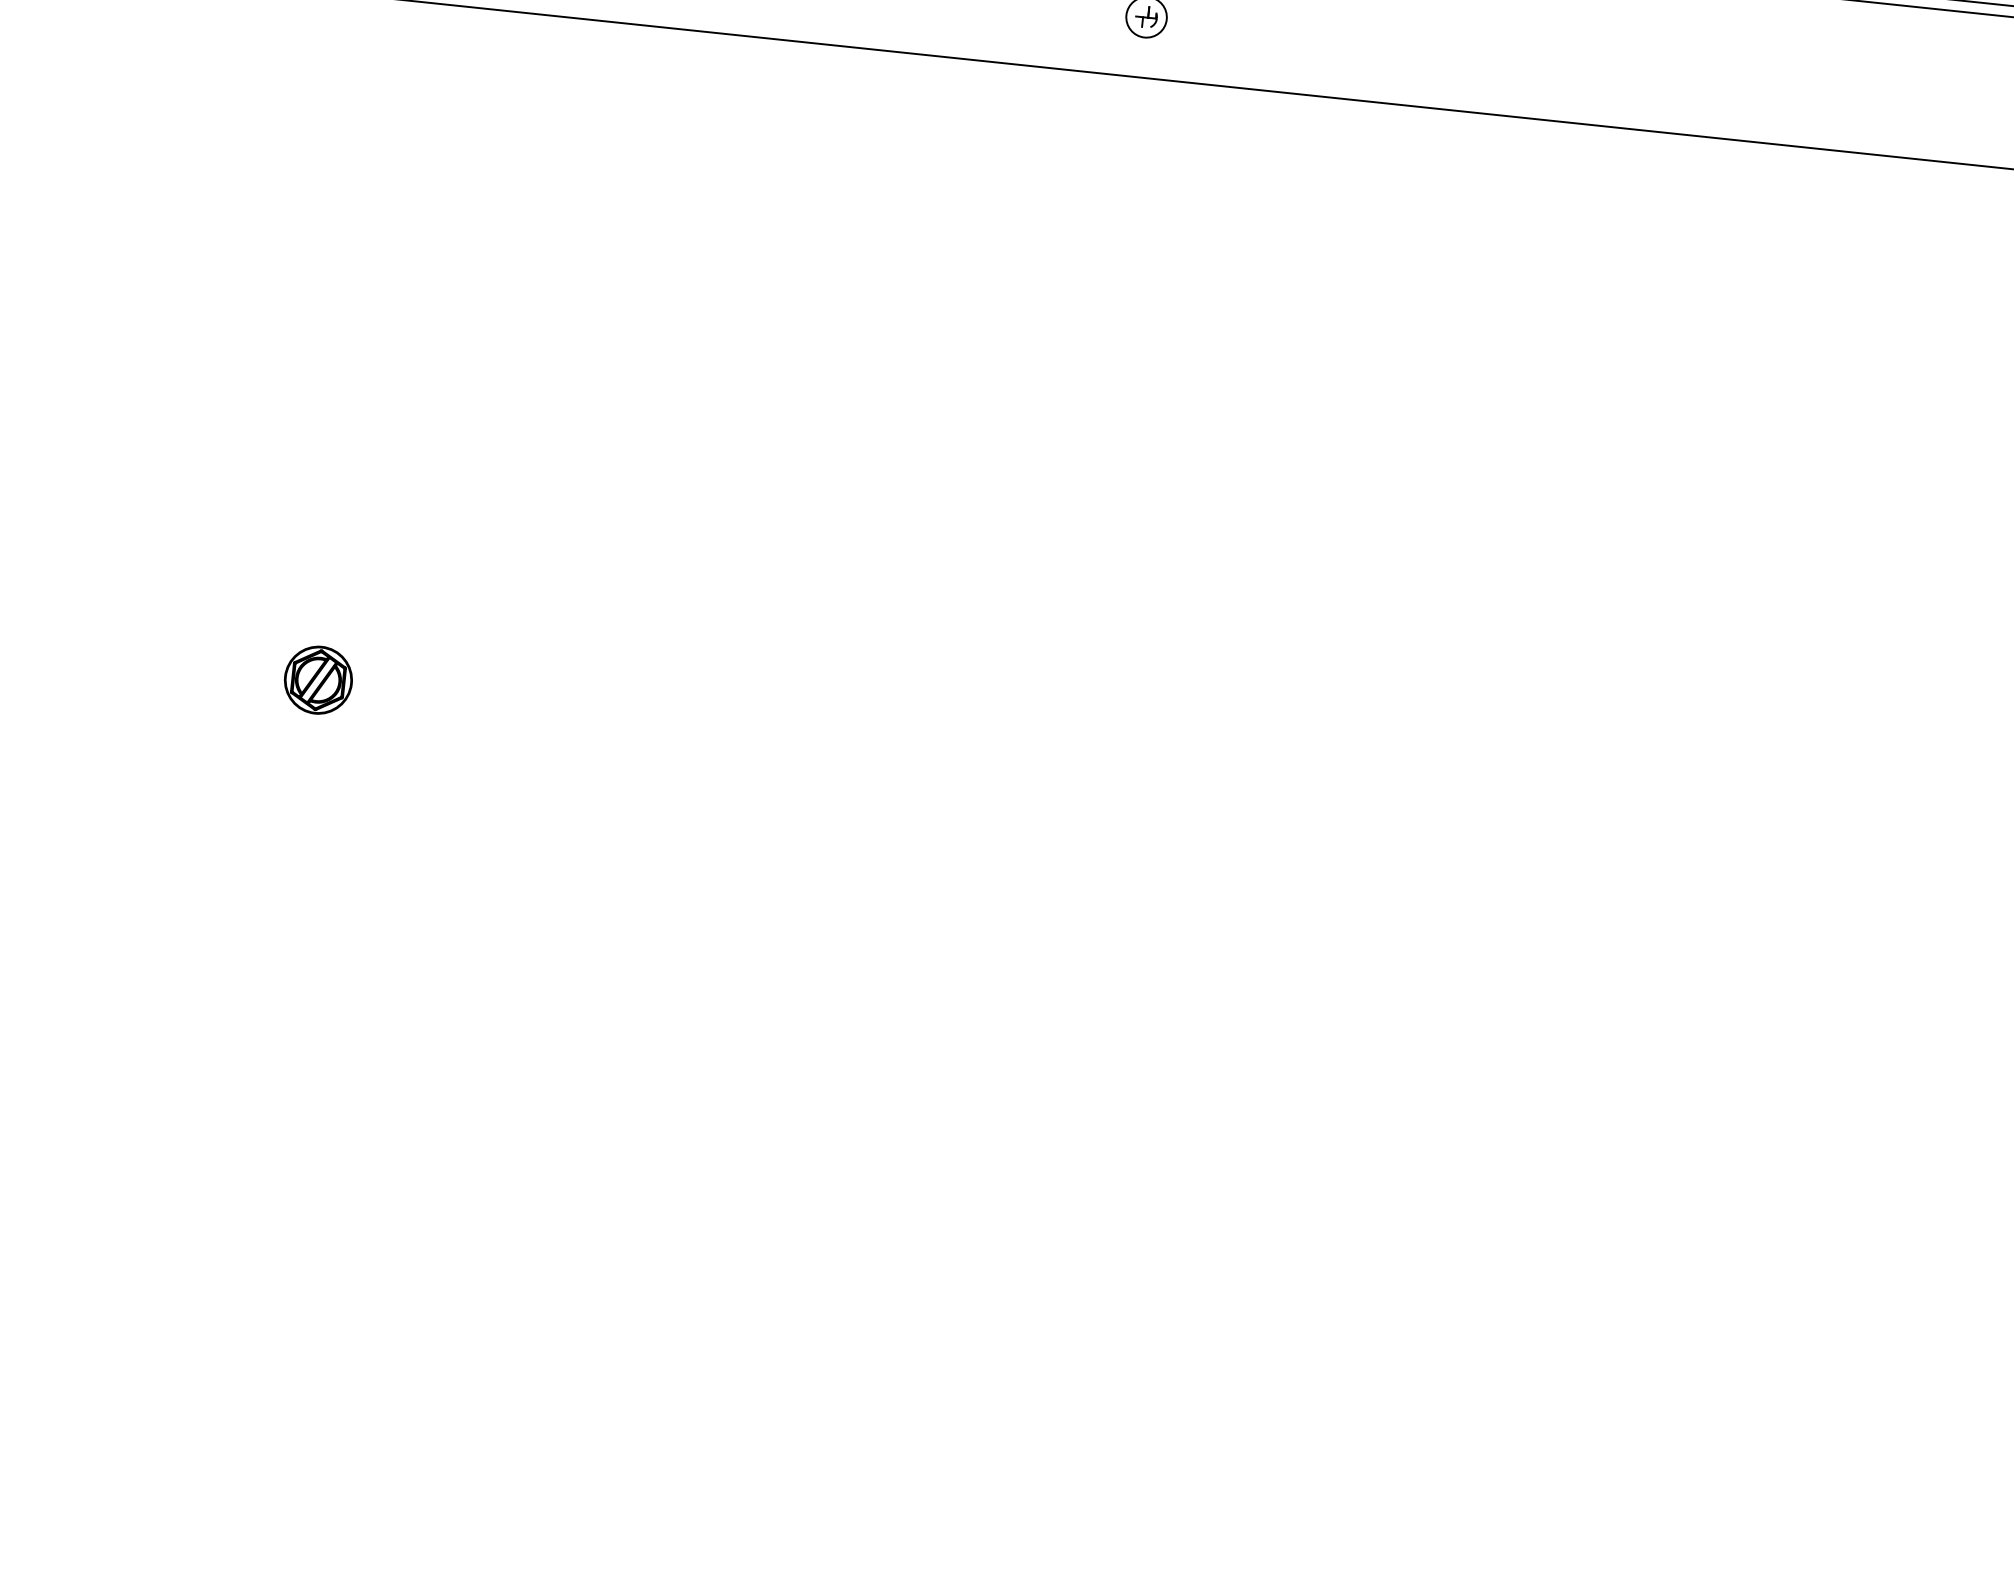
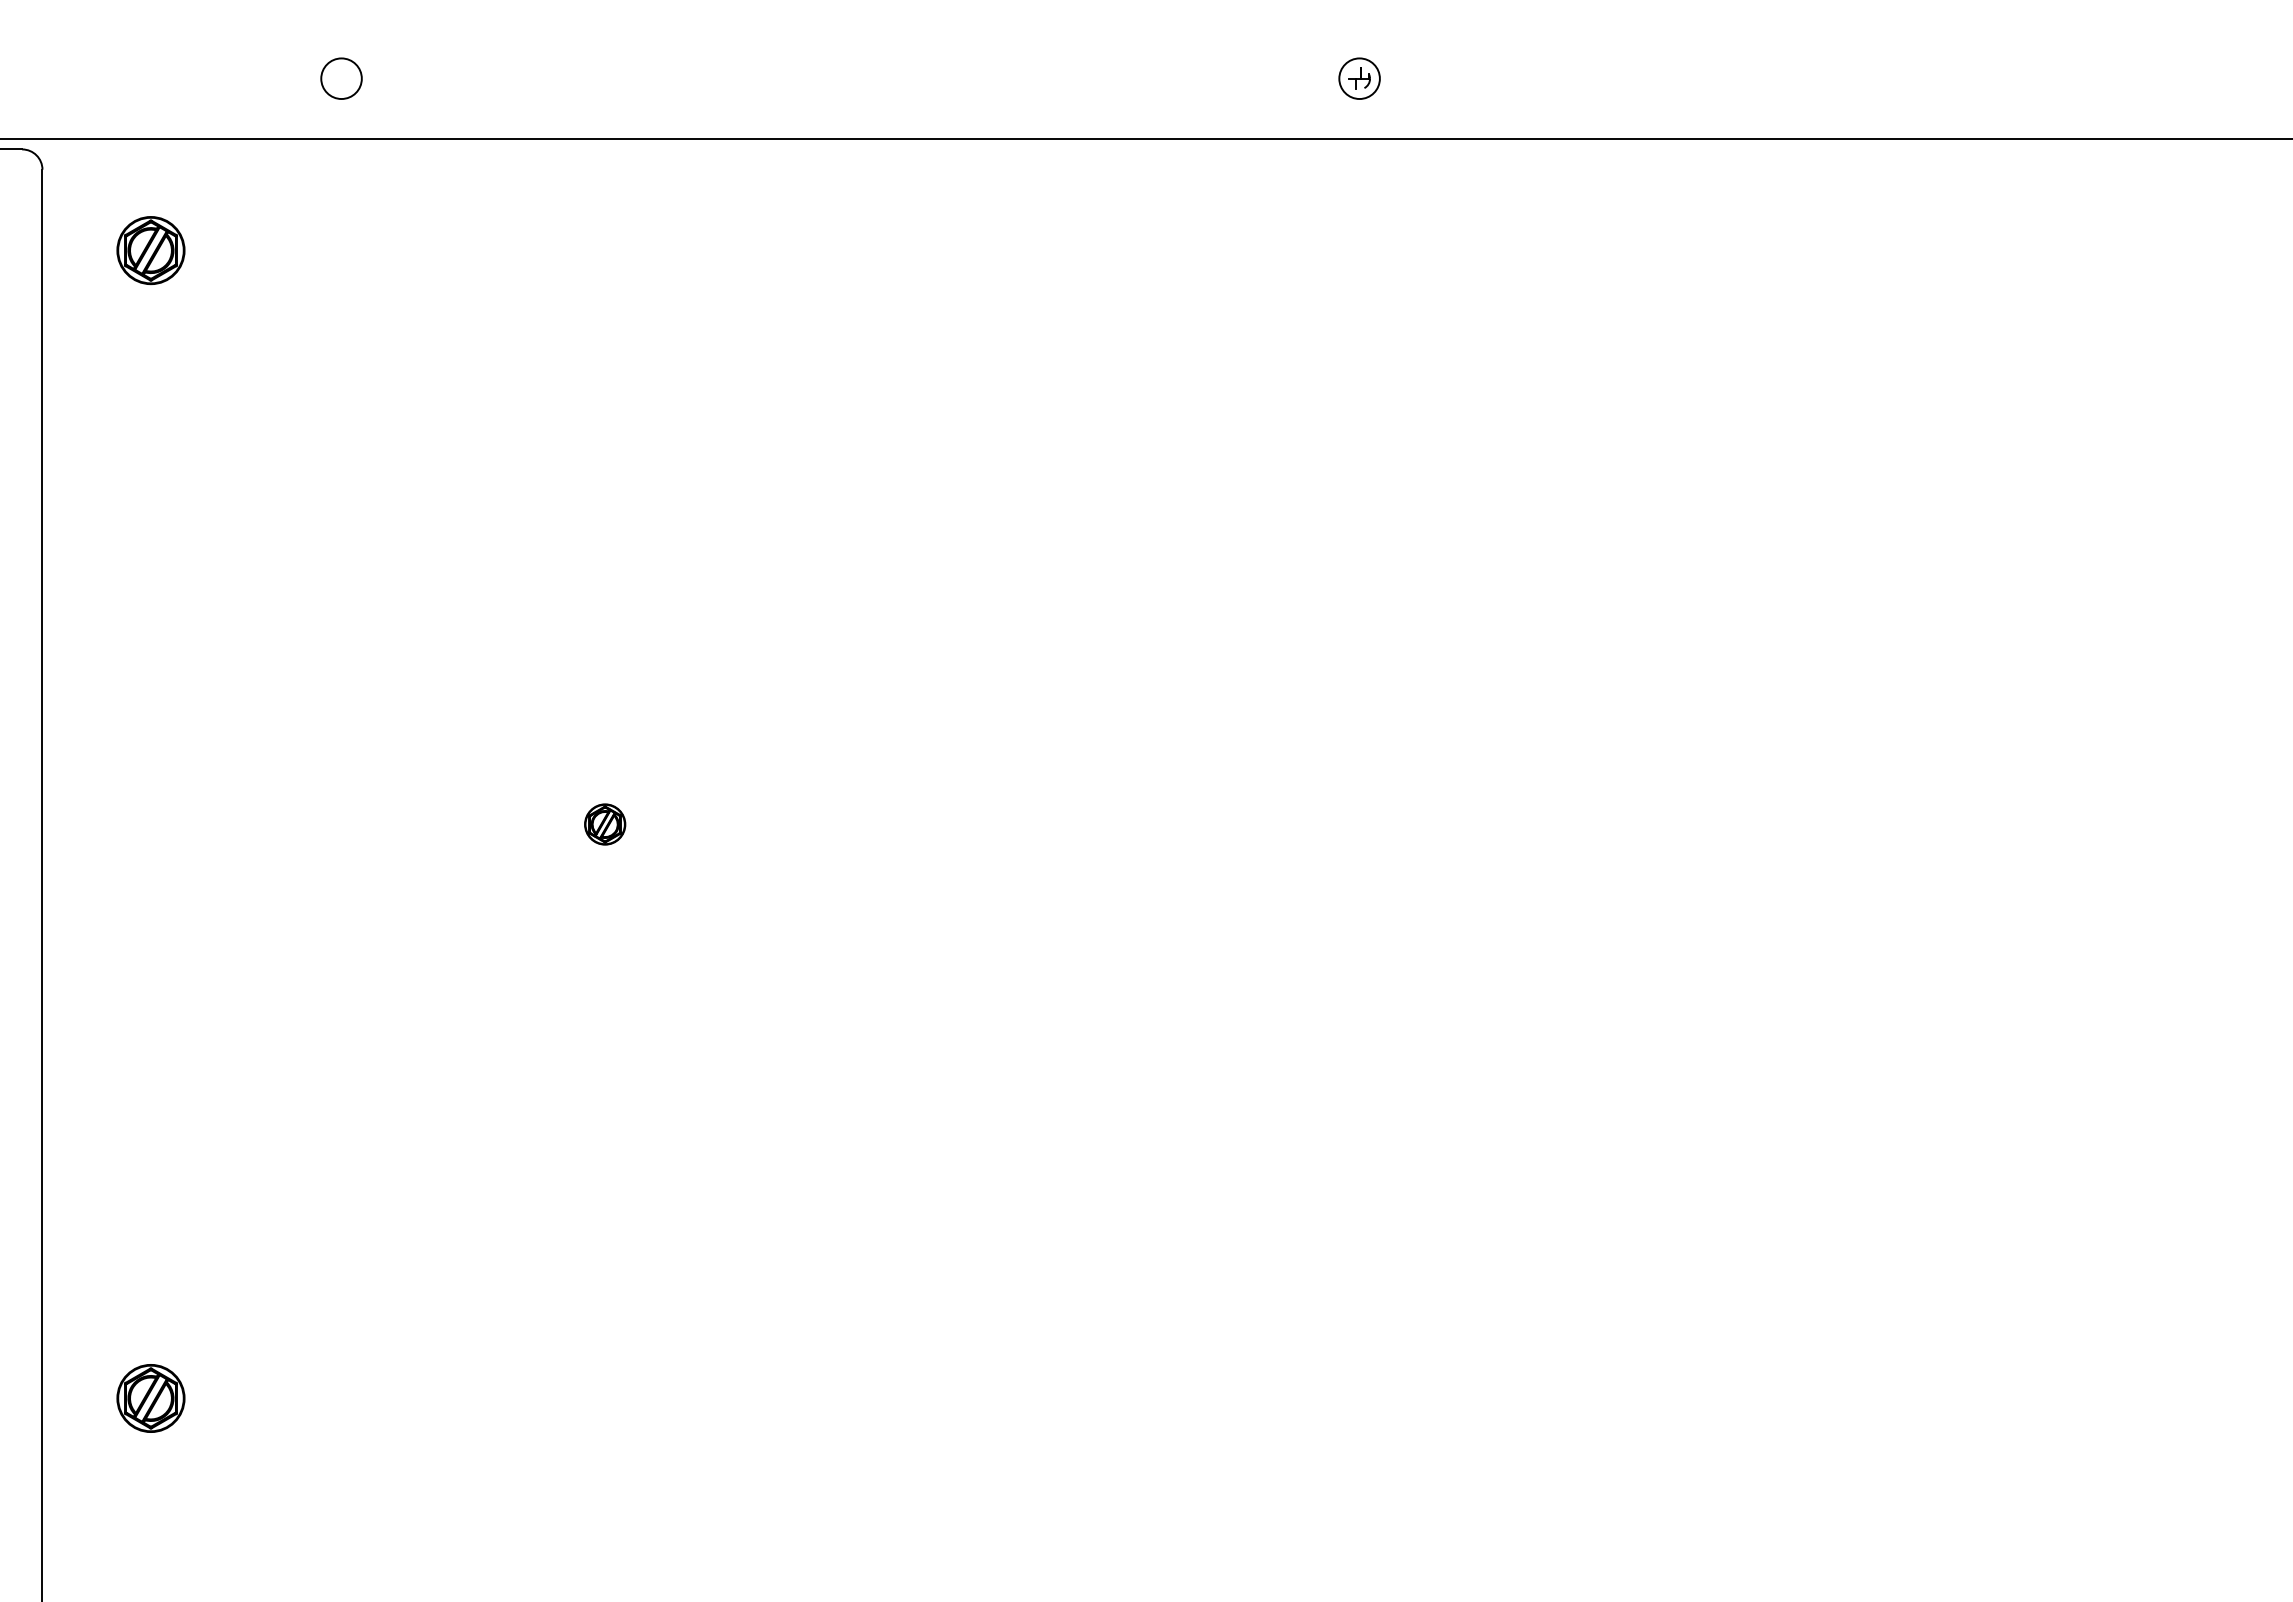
part: (317, 680) -> (604, 824), size x0.6

